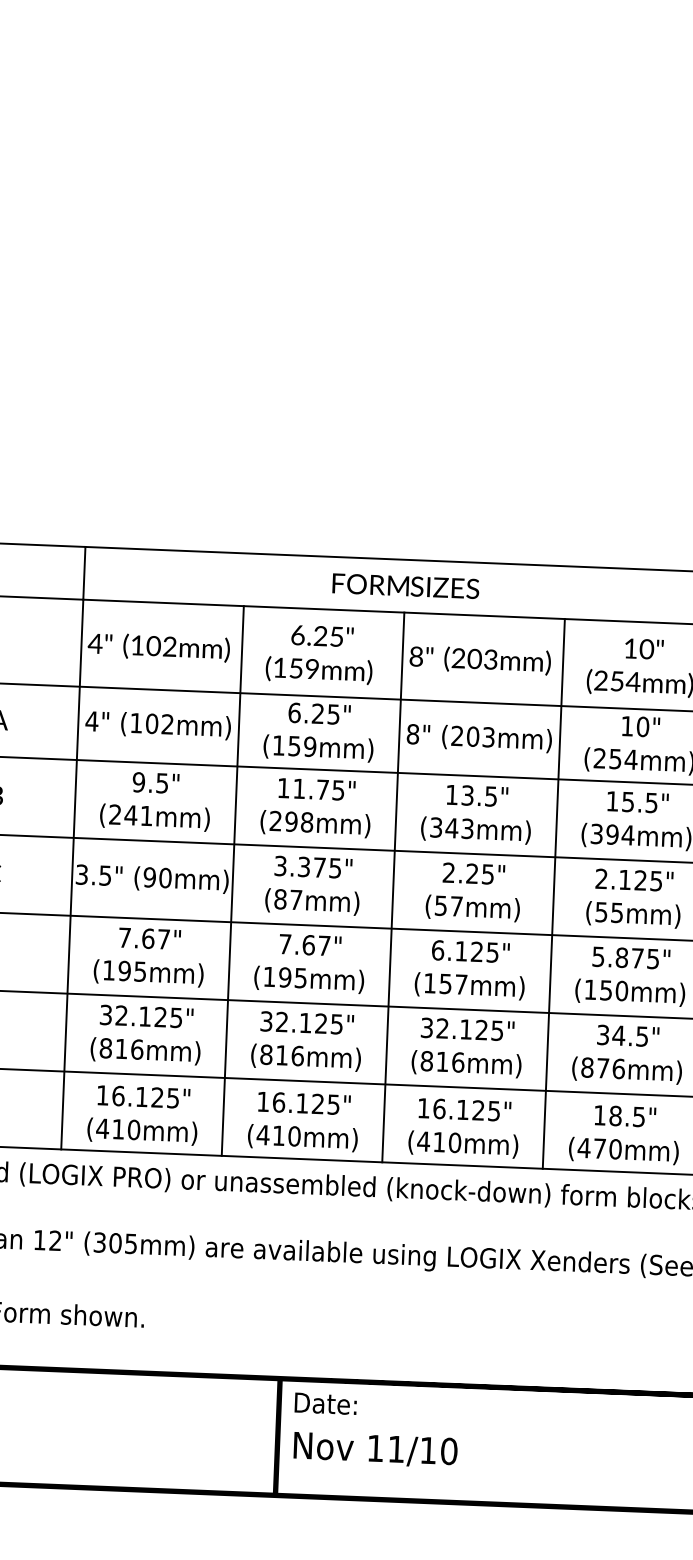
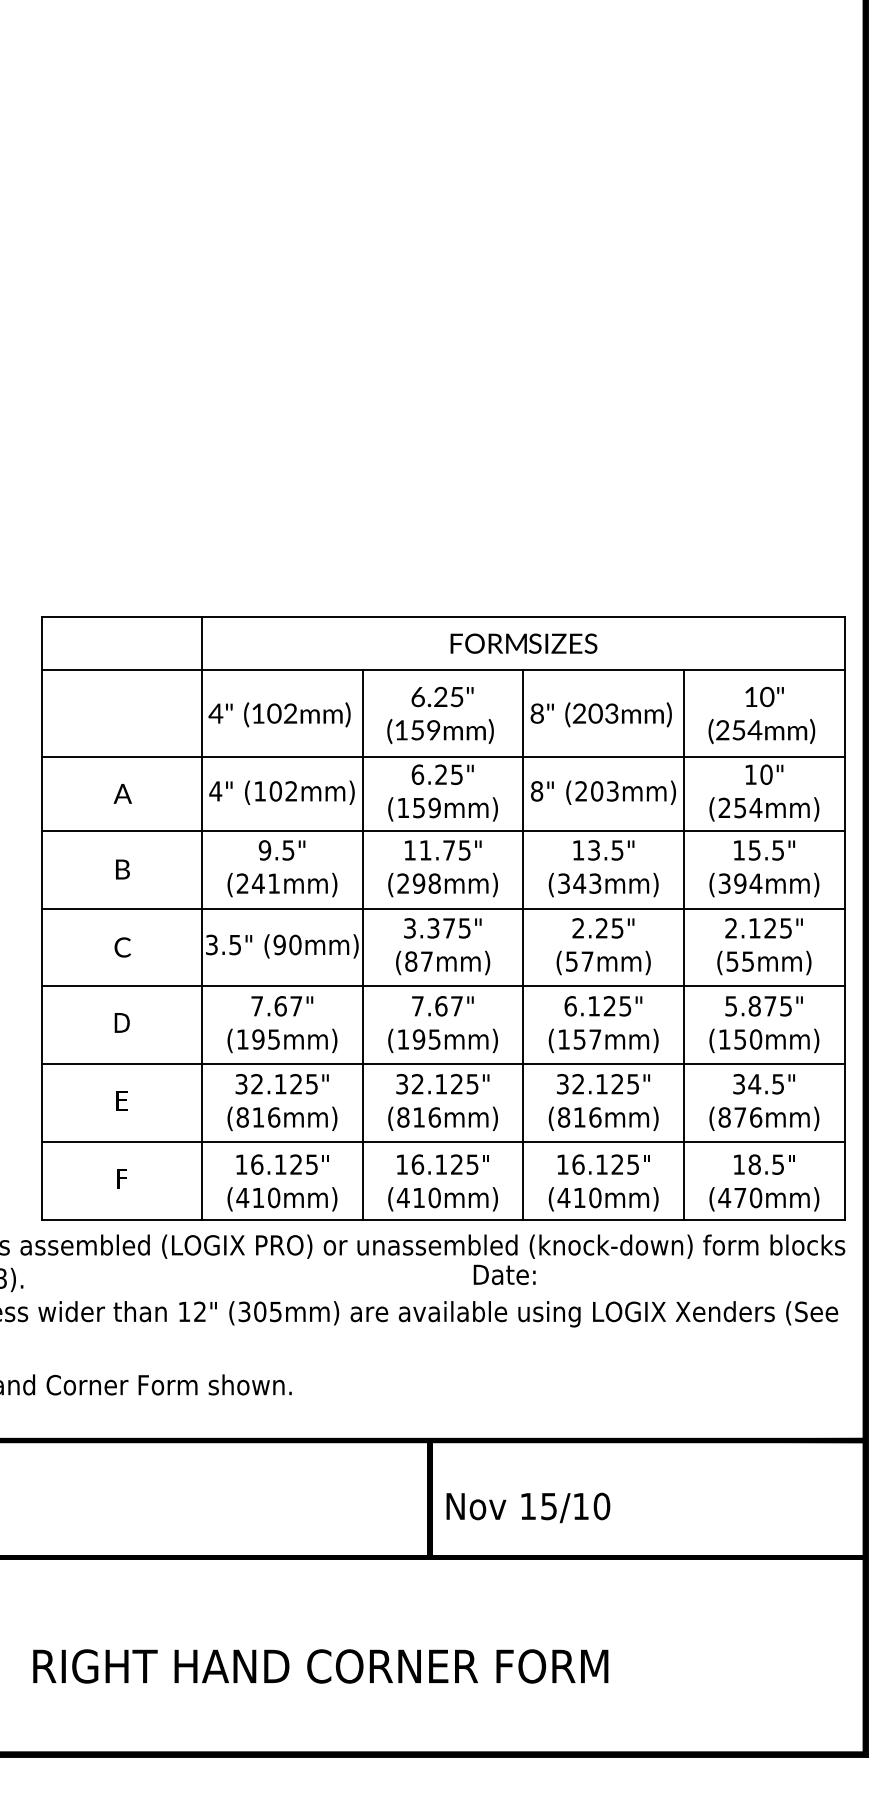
text: (325, 1403) -> (504, 1274), moved
text: (395, 1449) -> (548, 1506), 11/10 -> 15/10

